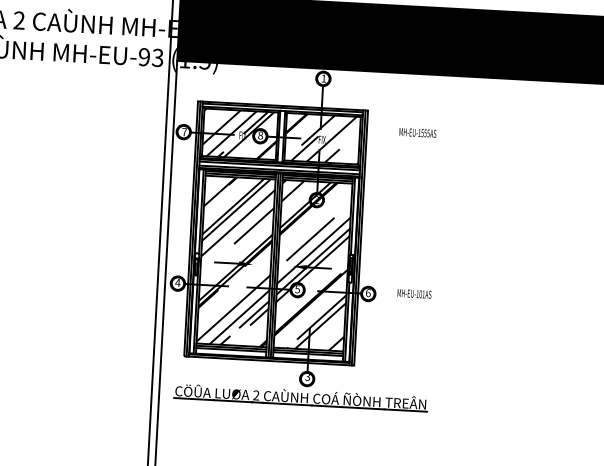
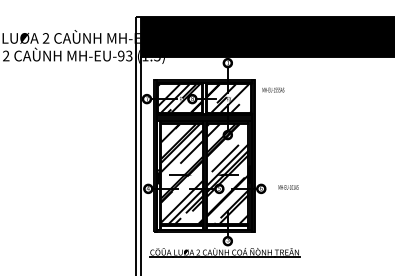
text: (418, 131) -> (273, 89), moved

